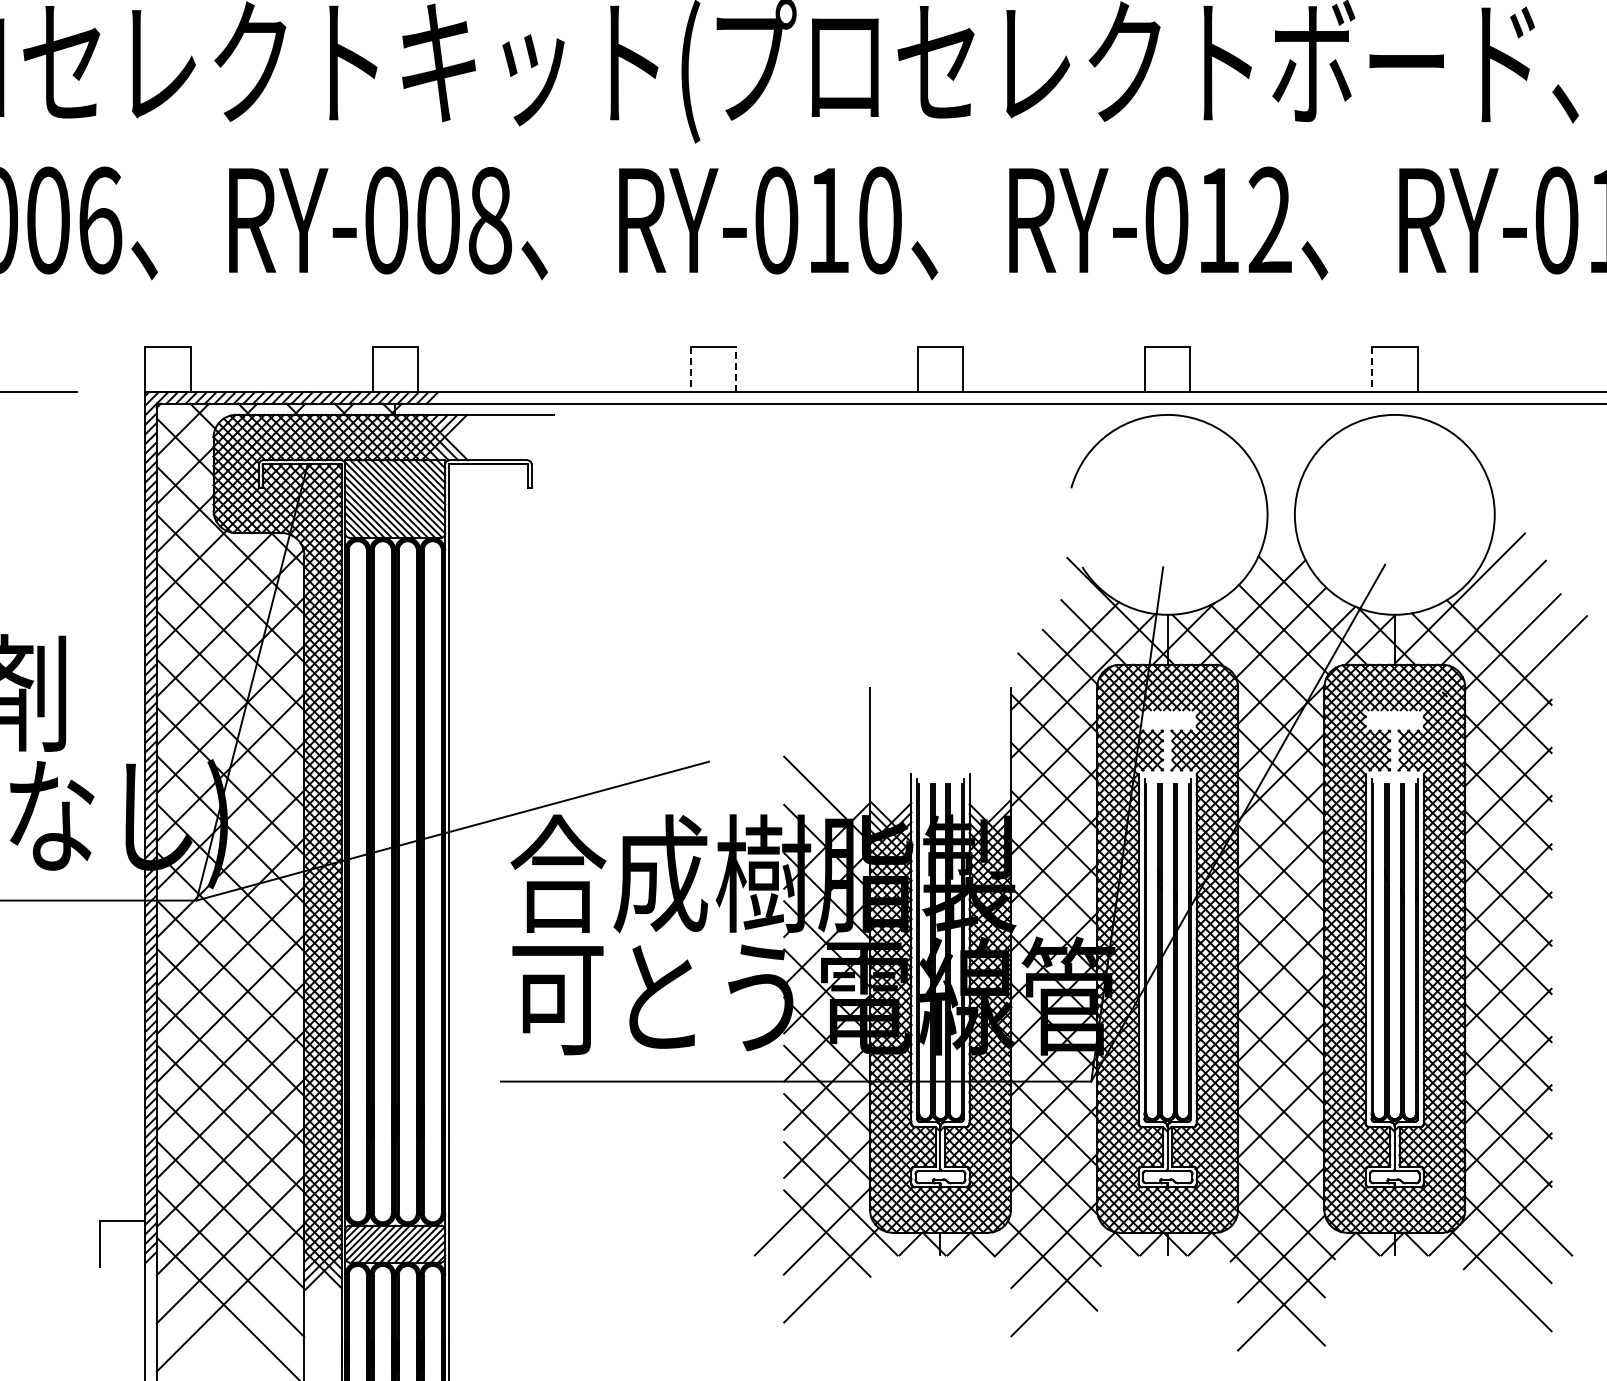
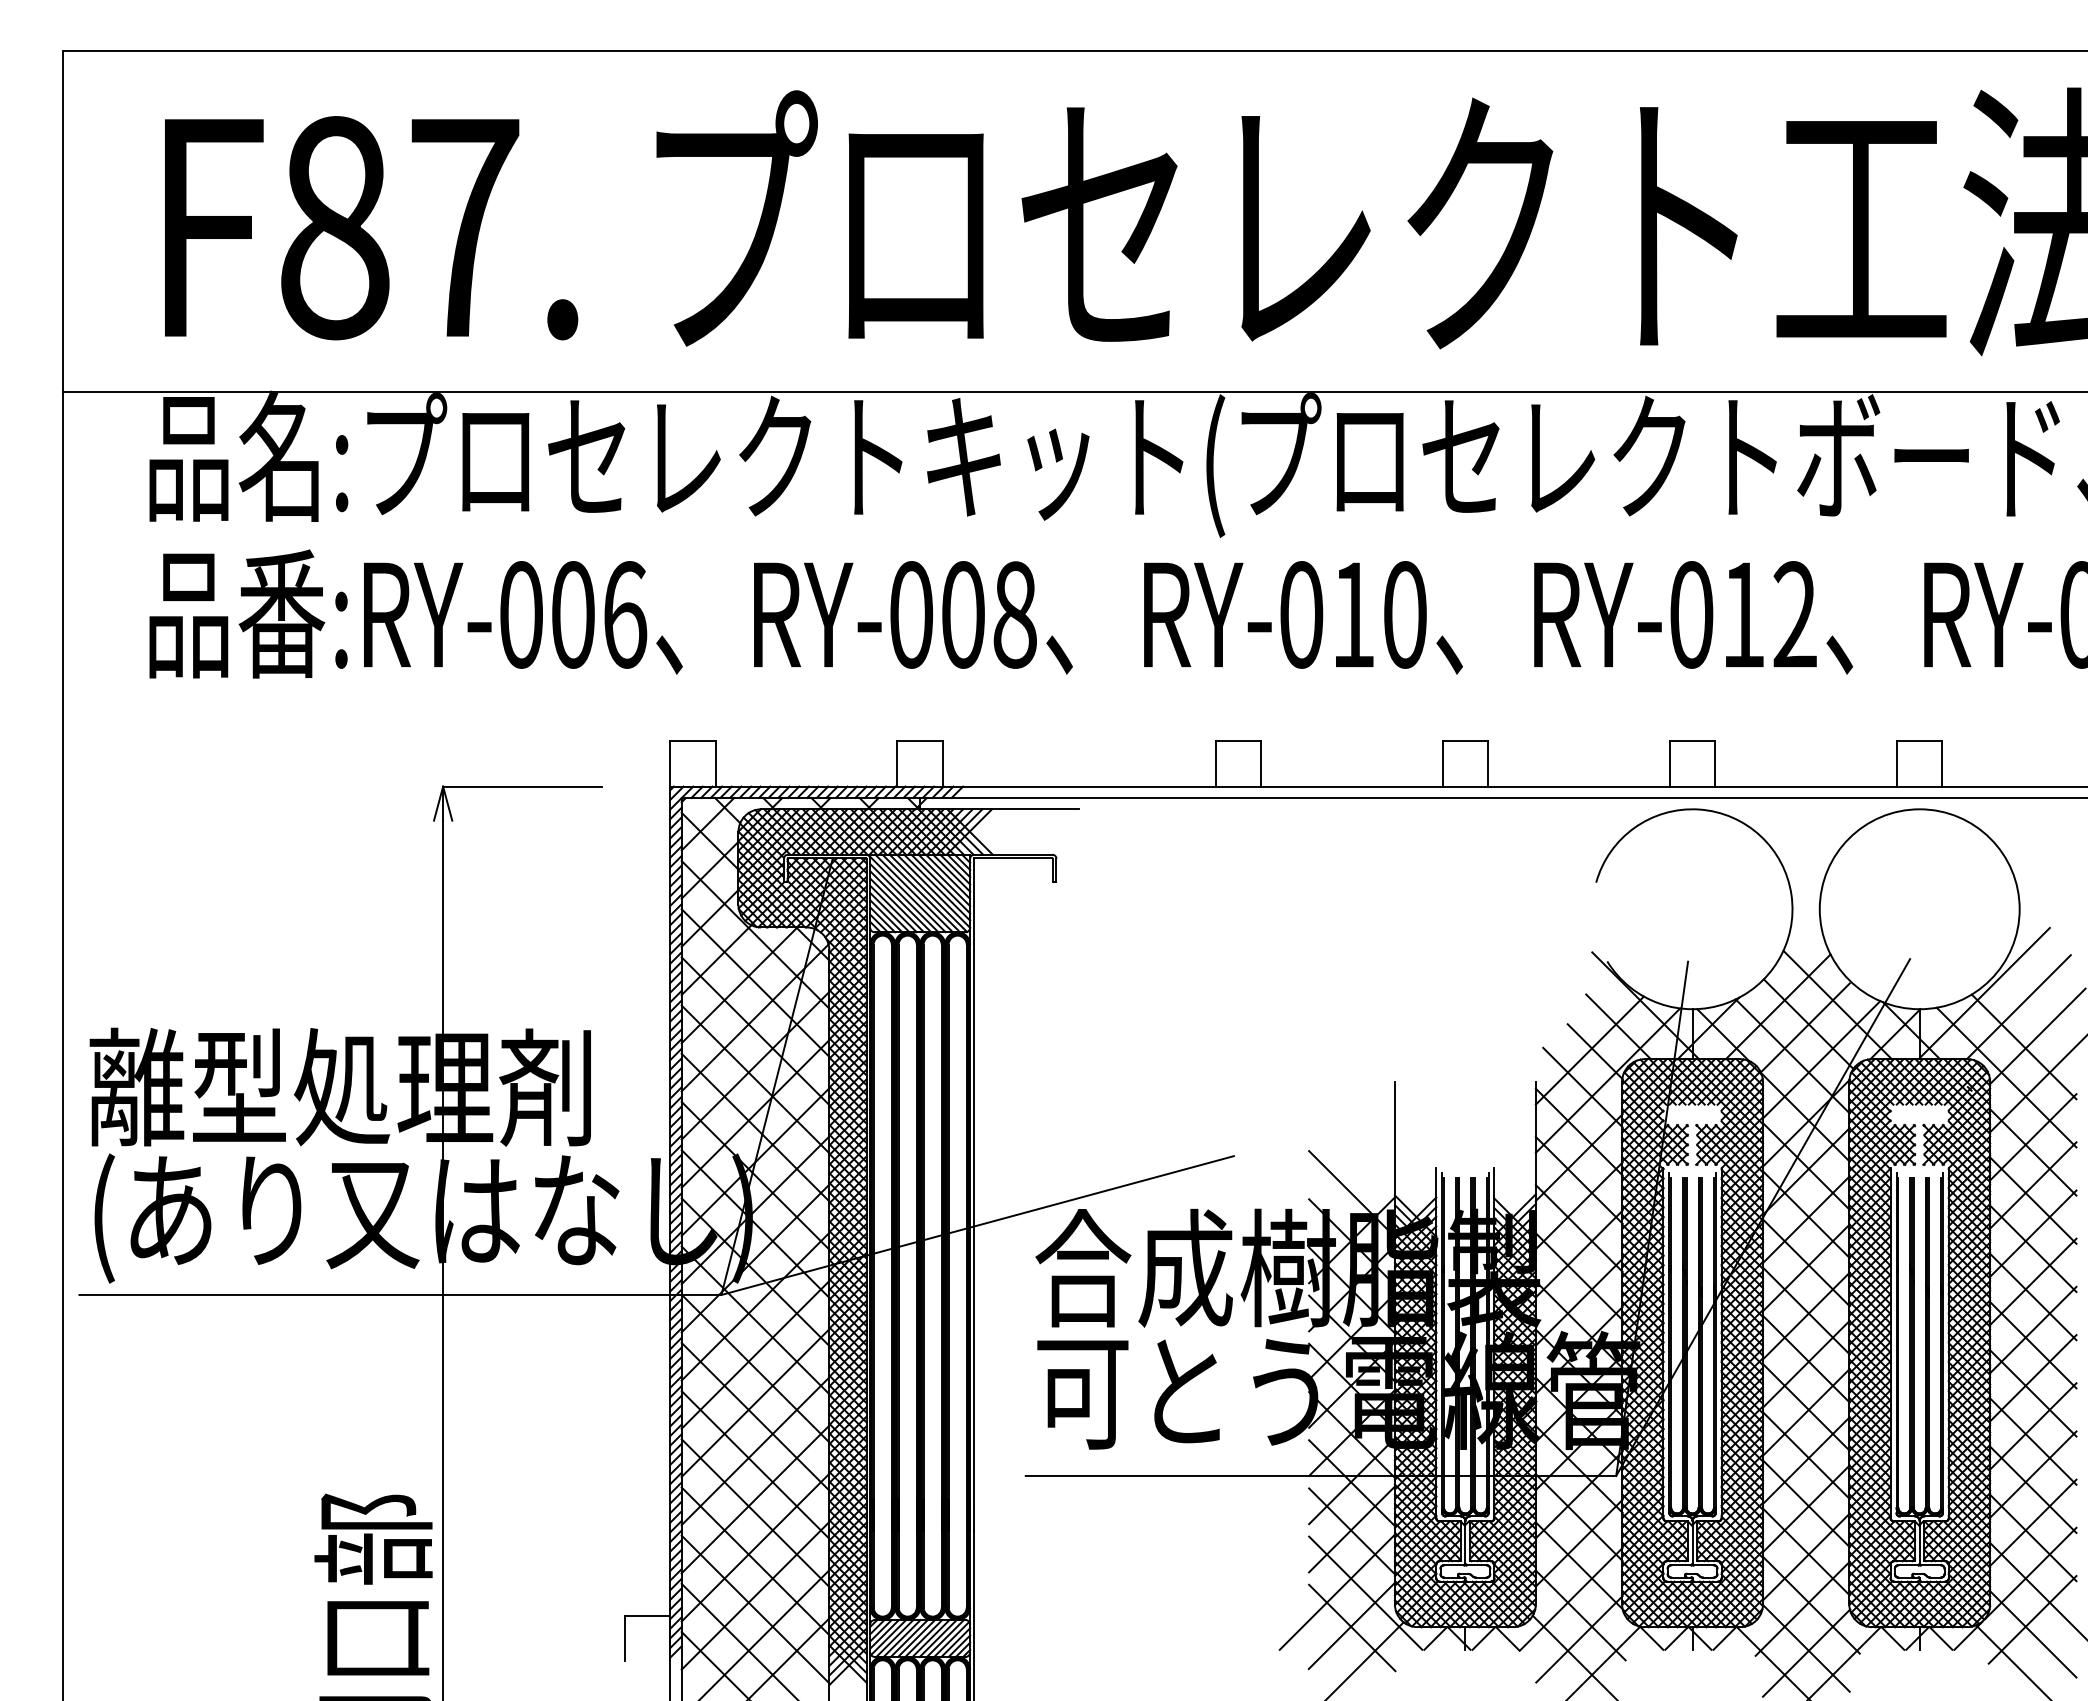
line: (690, 369) -> (1215, 763), dashed -> solid
line: (735, 369) -> (1260, 763), dashed -> solid
line: (1372, 369) -> (1897, 763), dashed -> solid

